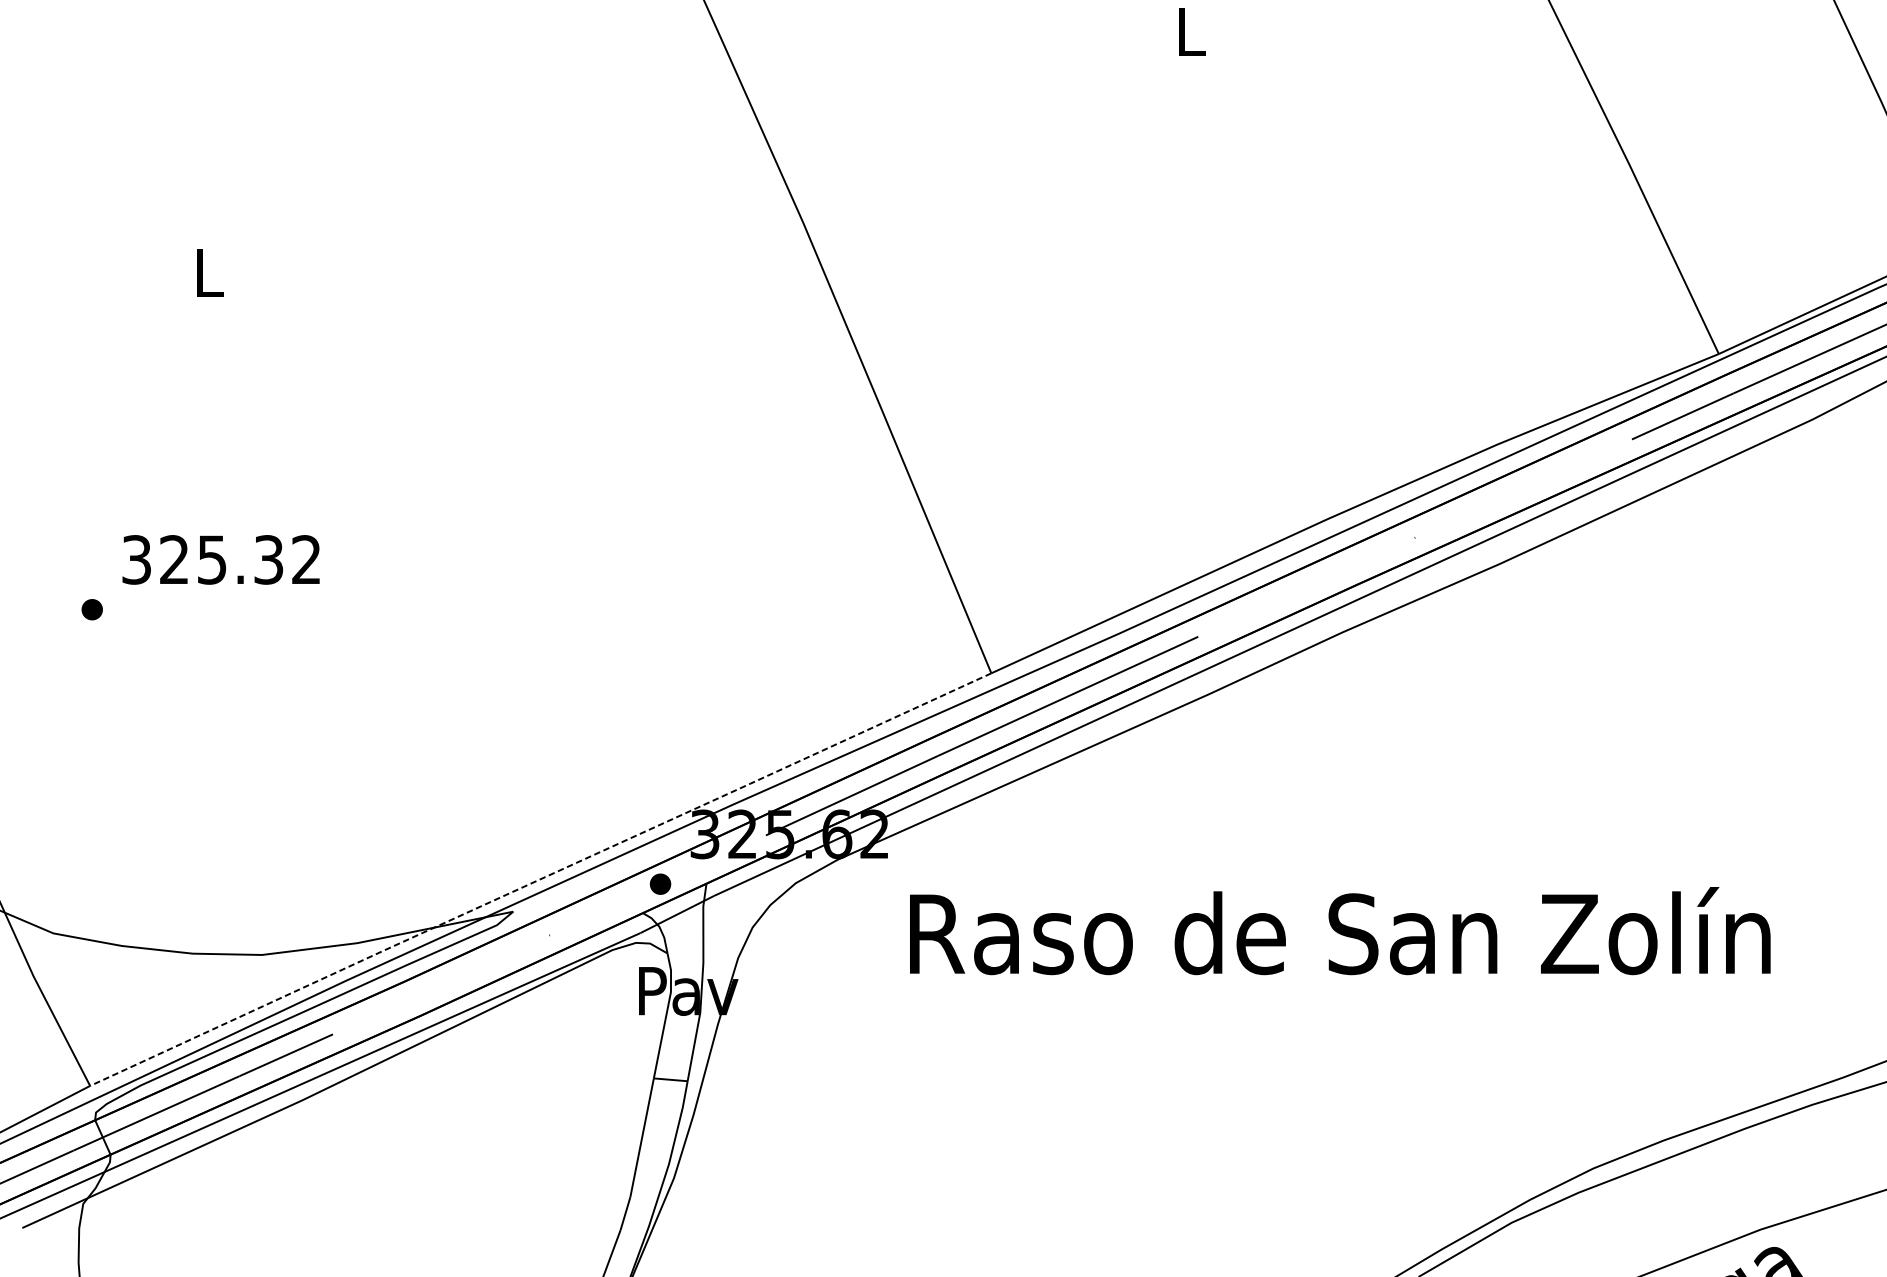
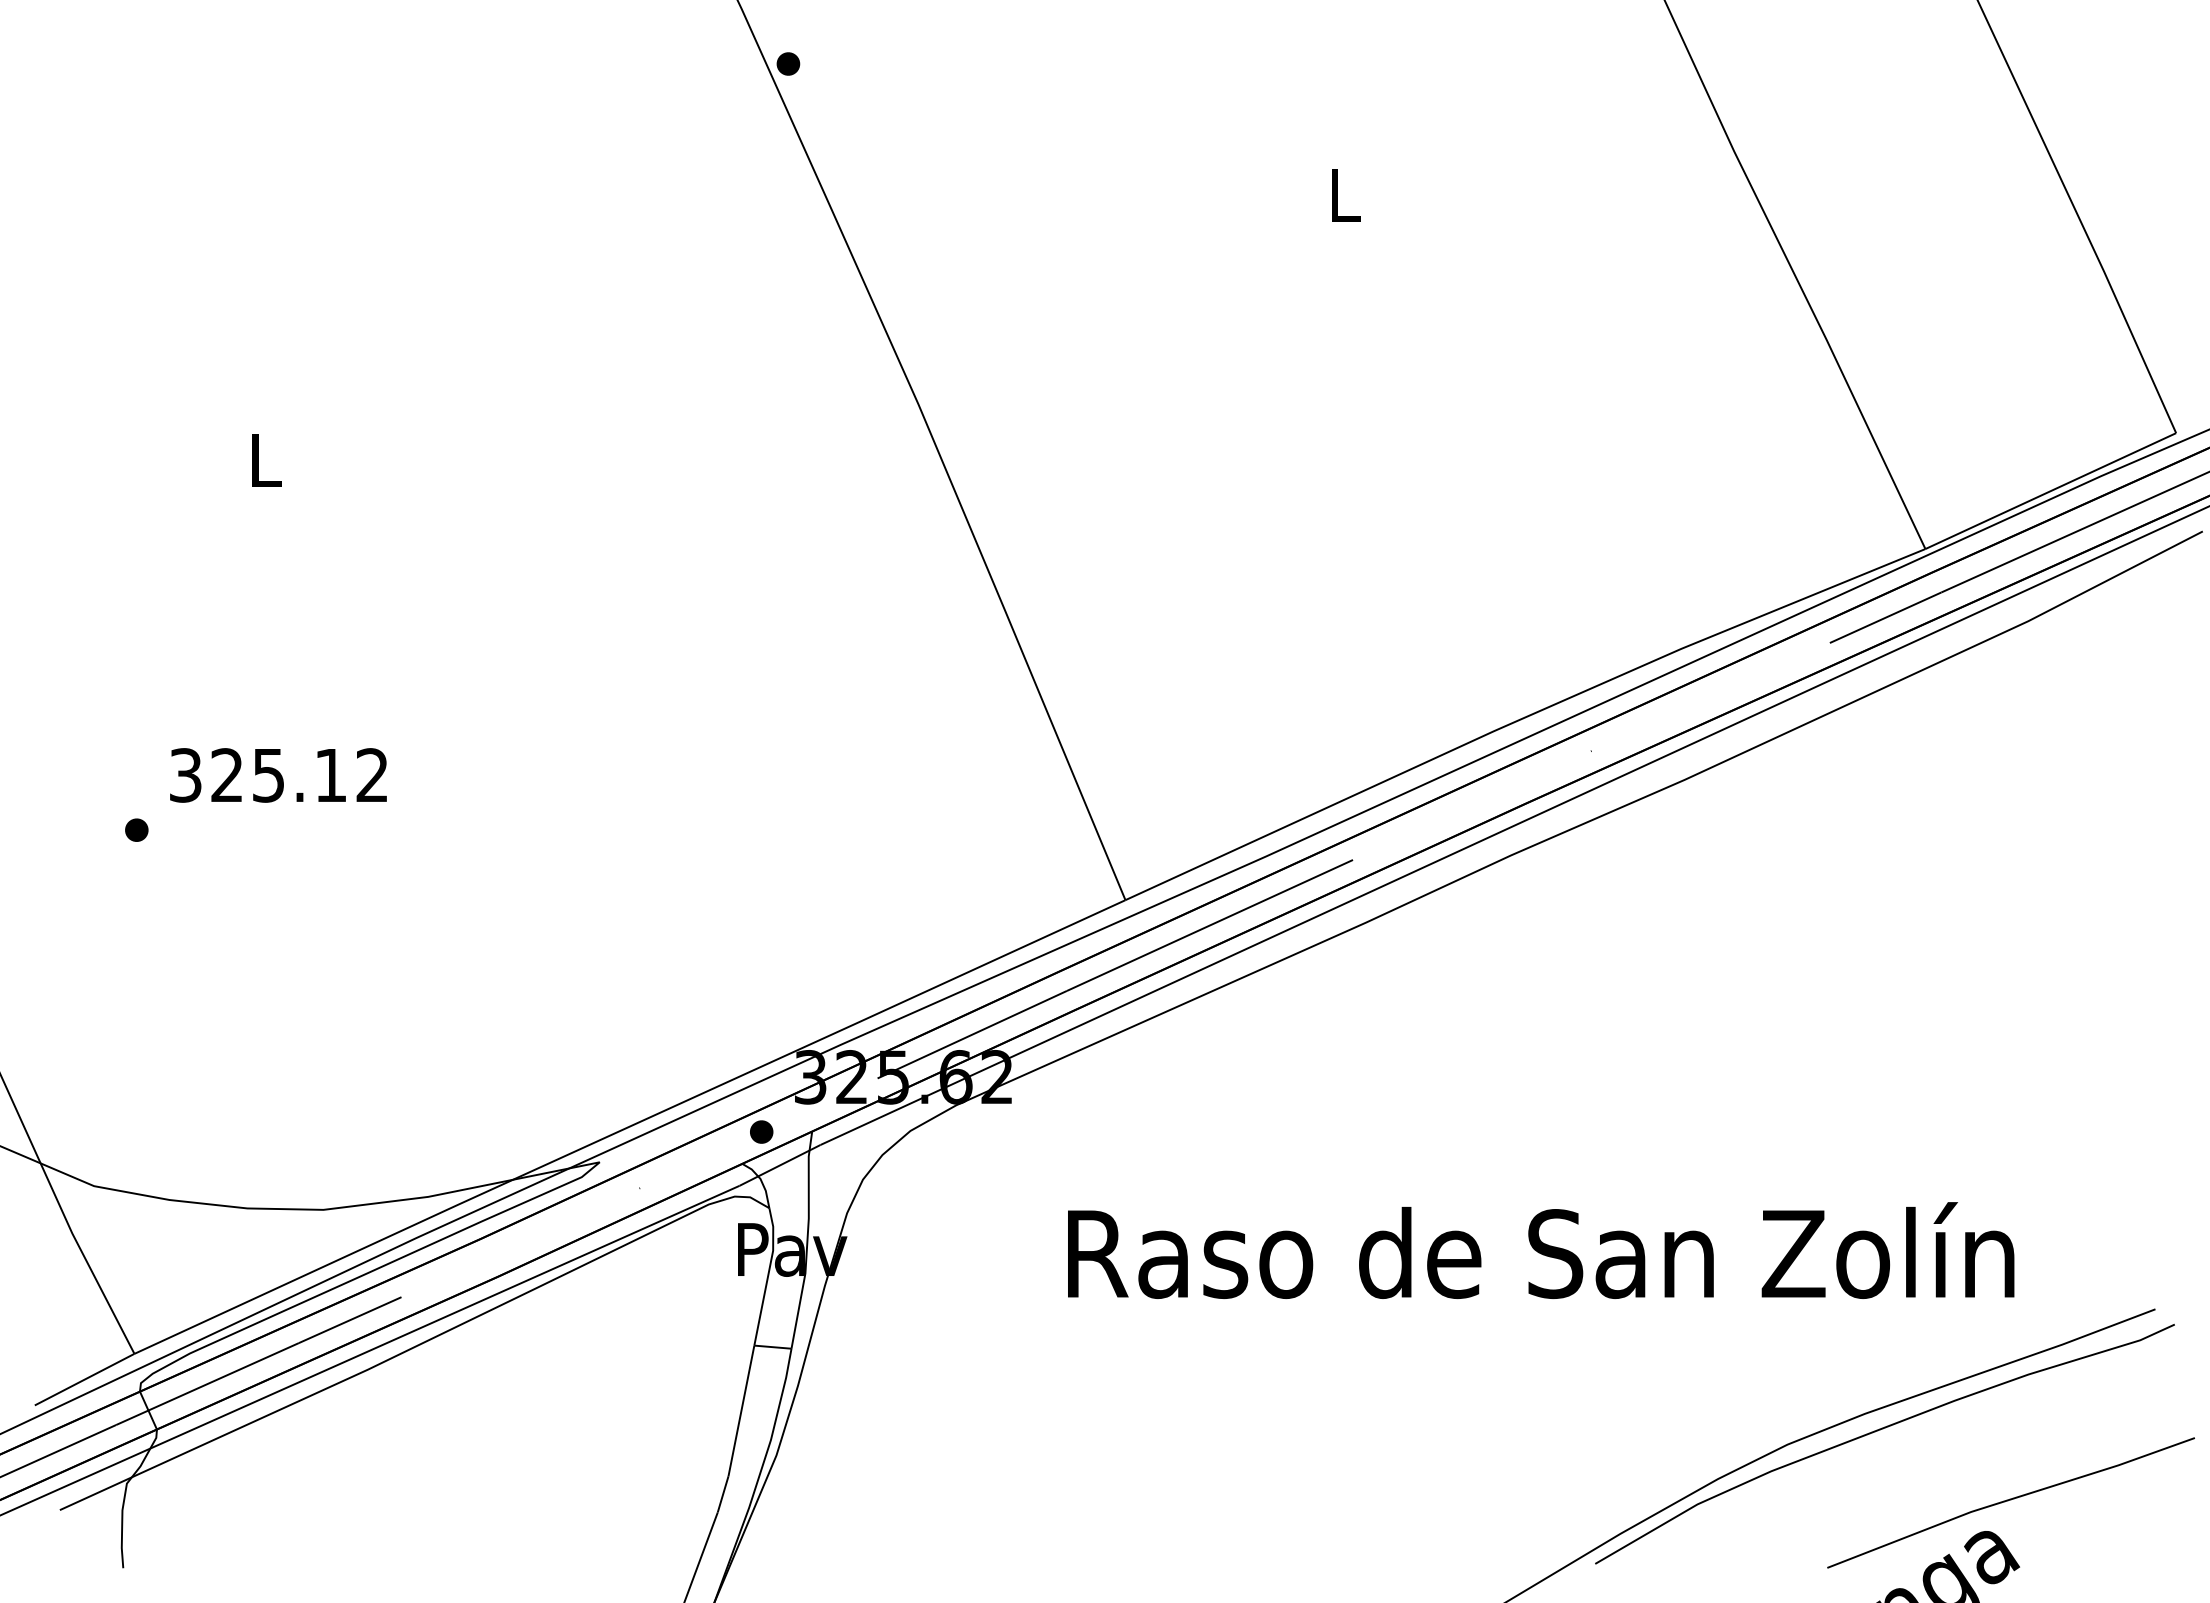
text: (268, 559) -> (330, 775), 325.32 -> 325.12
line: (540, 879) -> (629, 1126), dashed -> solid
text: (1340, 930) -> (1541, 1250), moved

